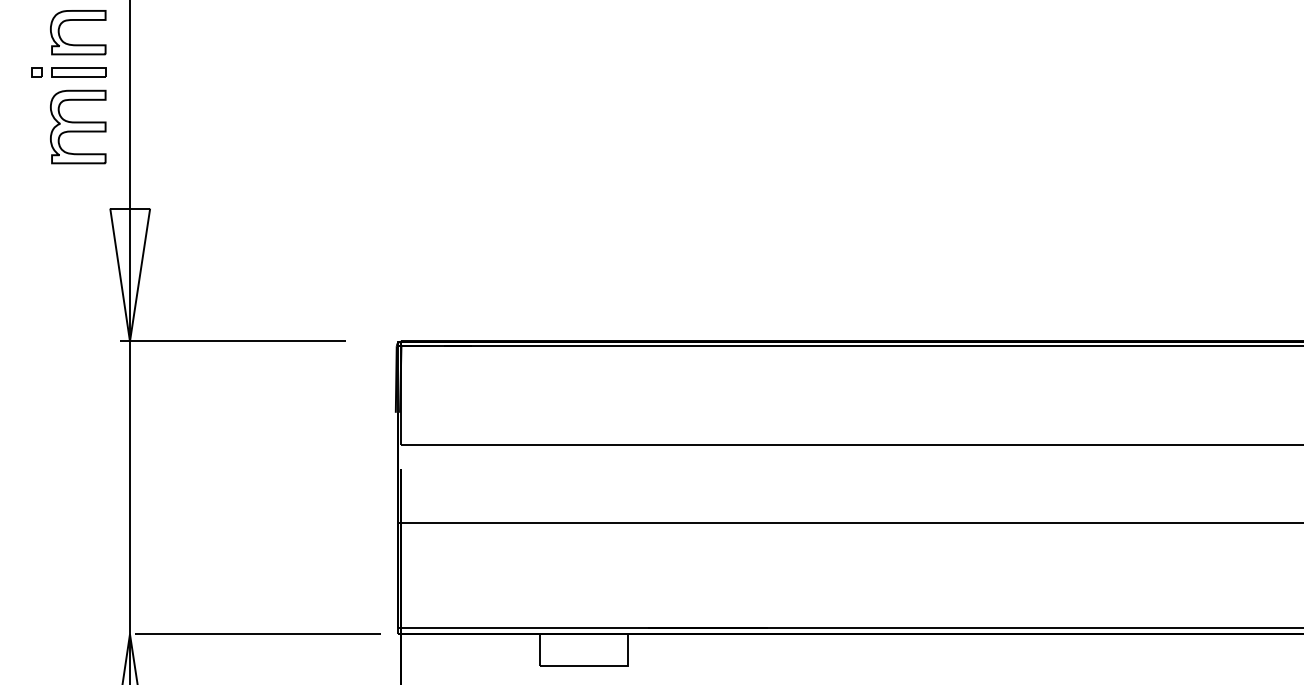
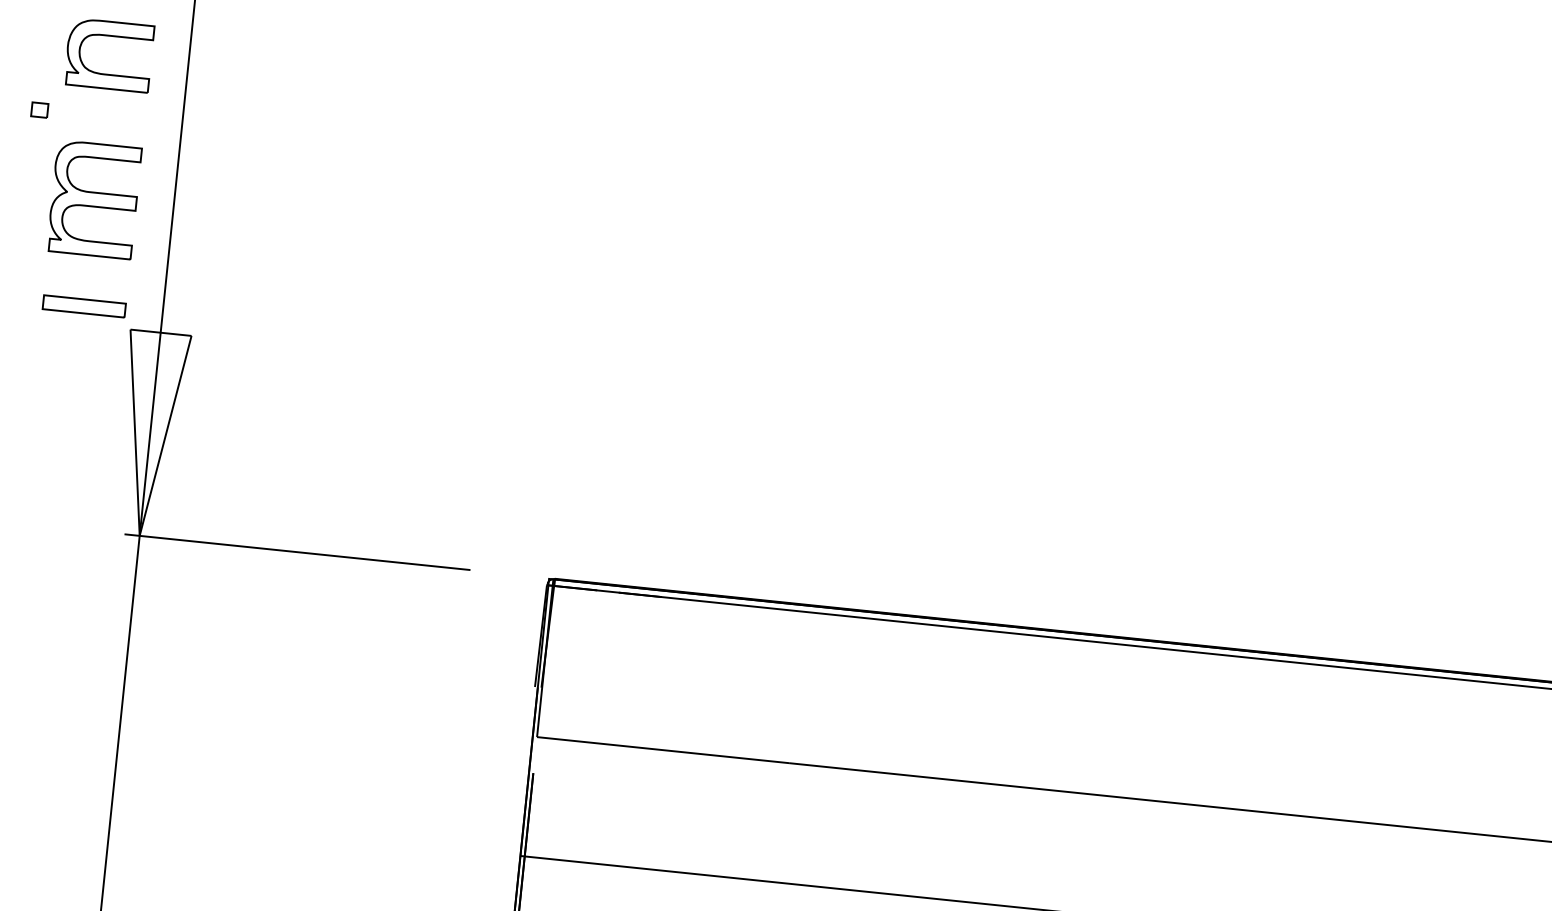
part: (78, 72) -> (83, 305), moved

